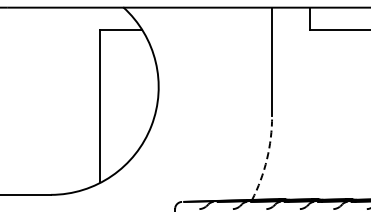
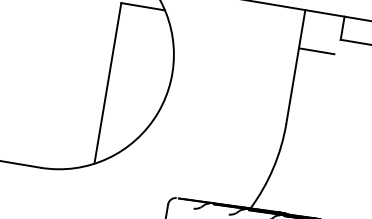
line: (288, 44) -> (316, 51), added
arc: (267, 159) -> (273, 168), dashed -> solid

